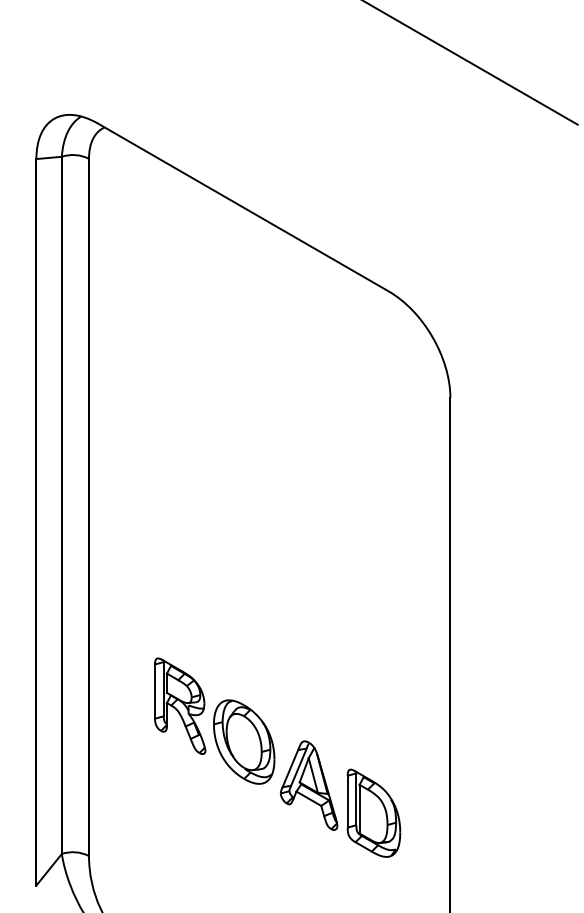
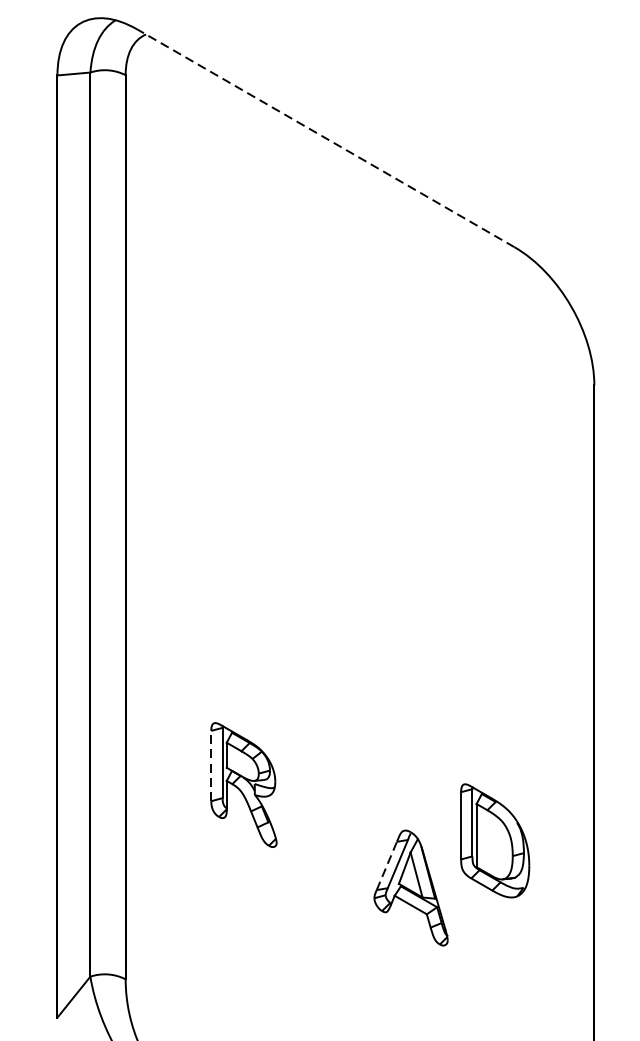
line: (243, 207) -> (326, 138), solid -> dashed
line: (155, 691) -> (211, 765), solid -> dashed
part: (244, 741) -> (327, 830), removed
line: (290, 768) -> (386, 865), solid -> dashed
part: (373, 812) -> (494, 839), moved

